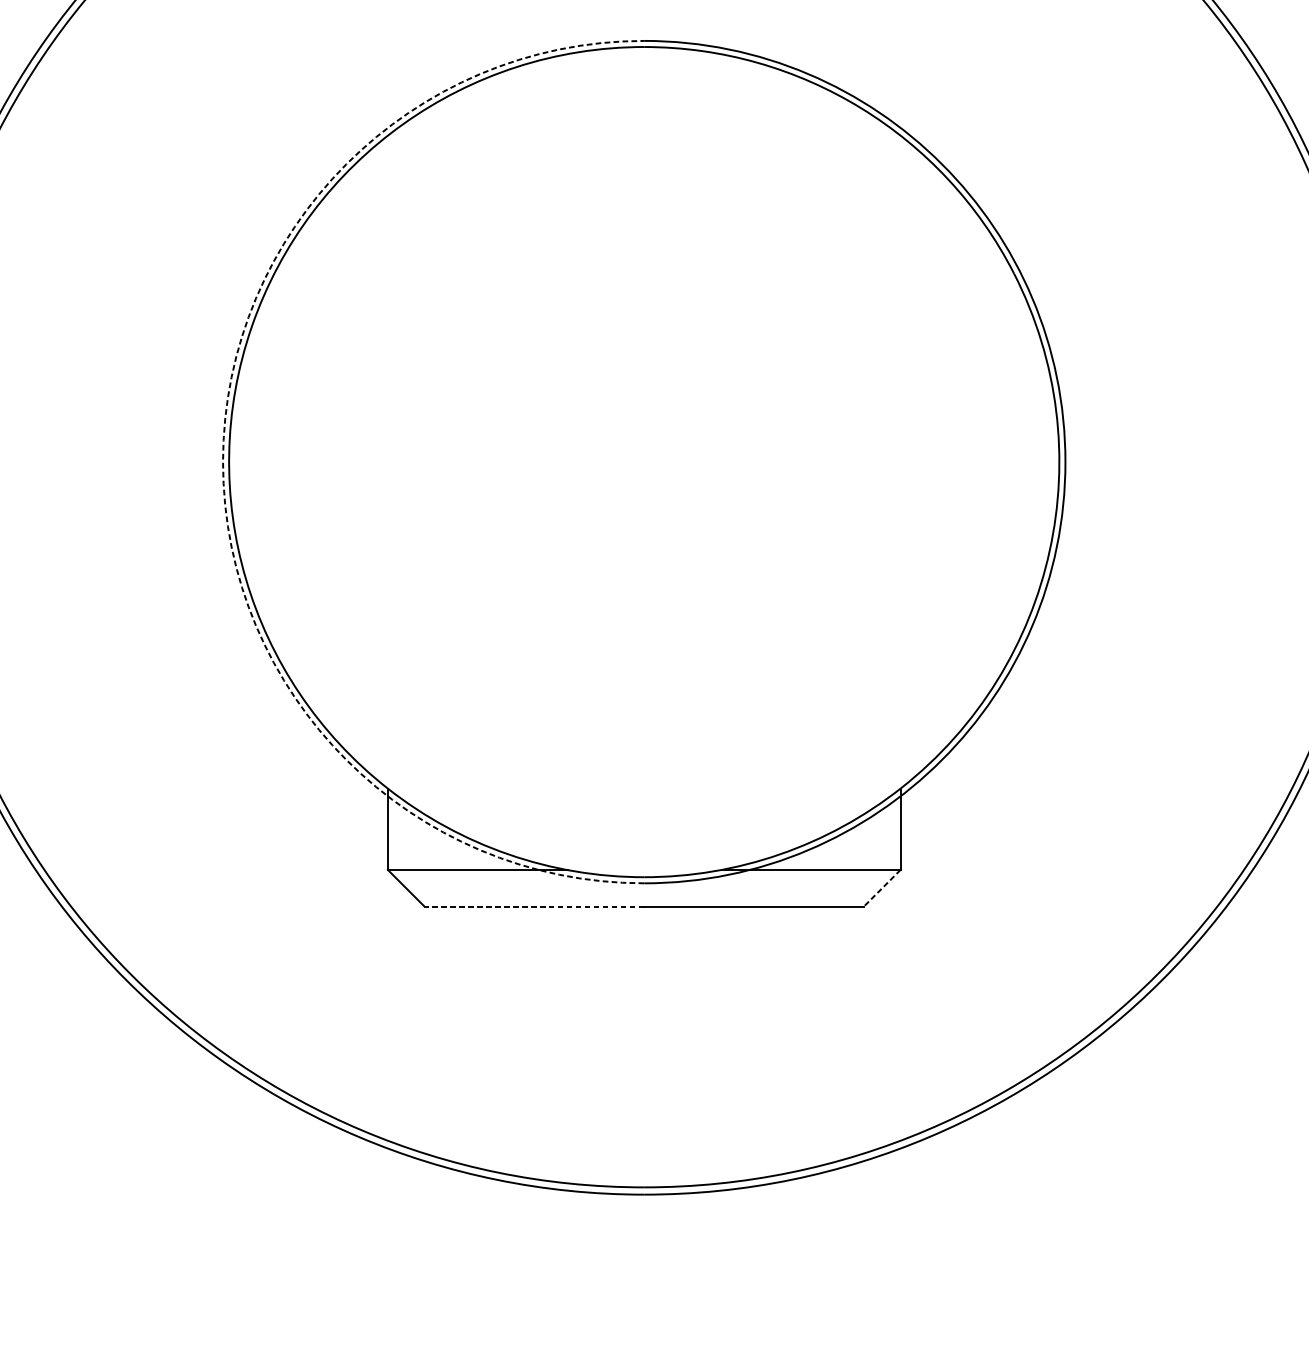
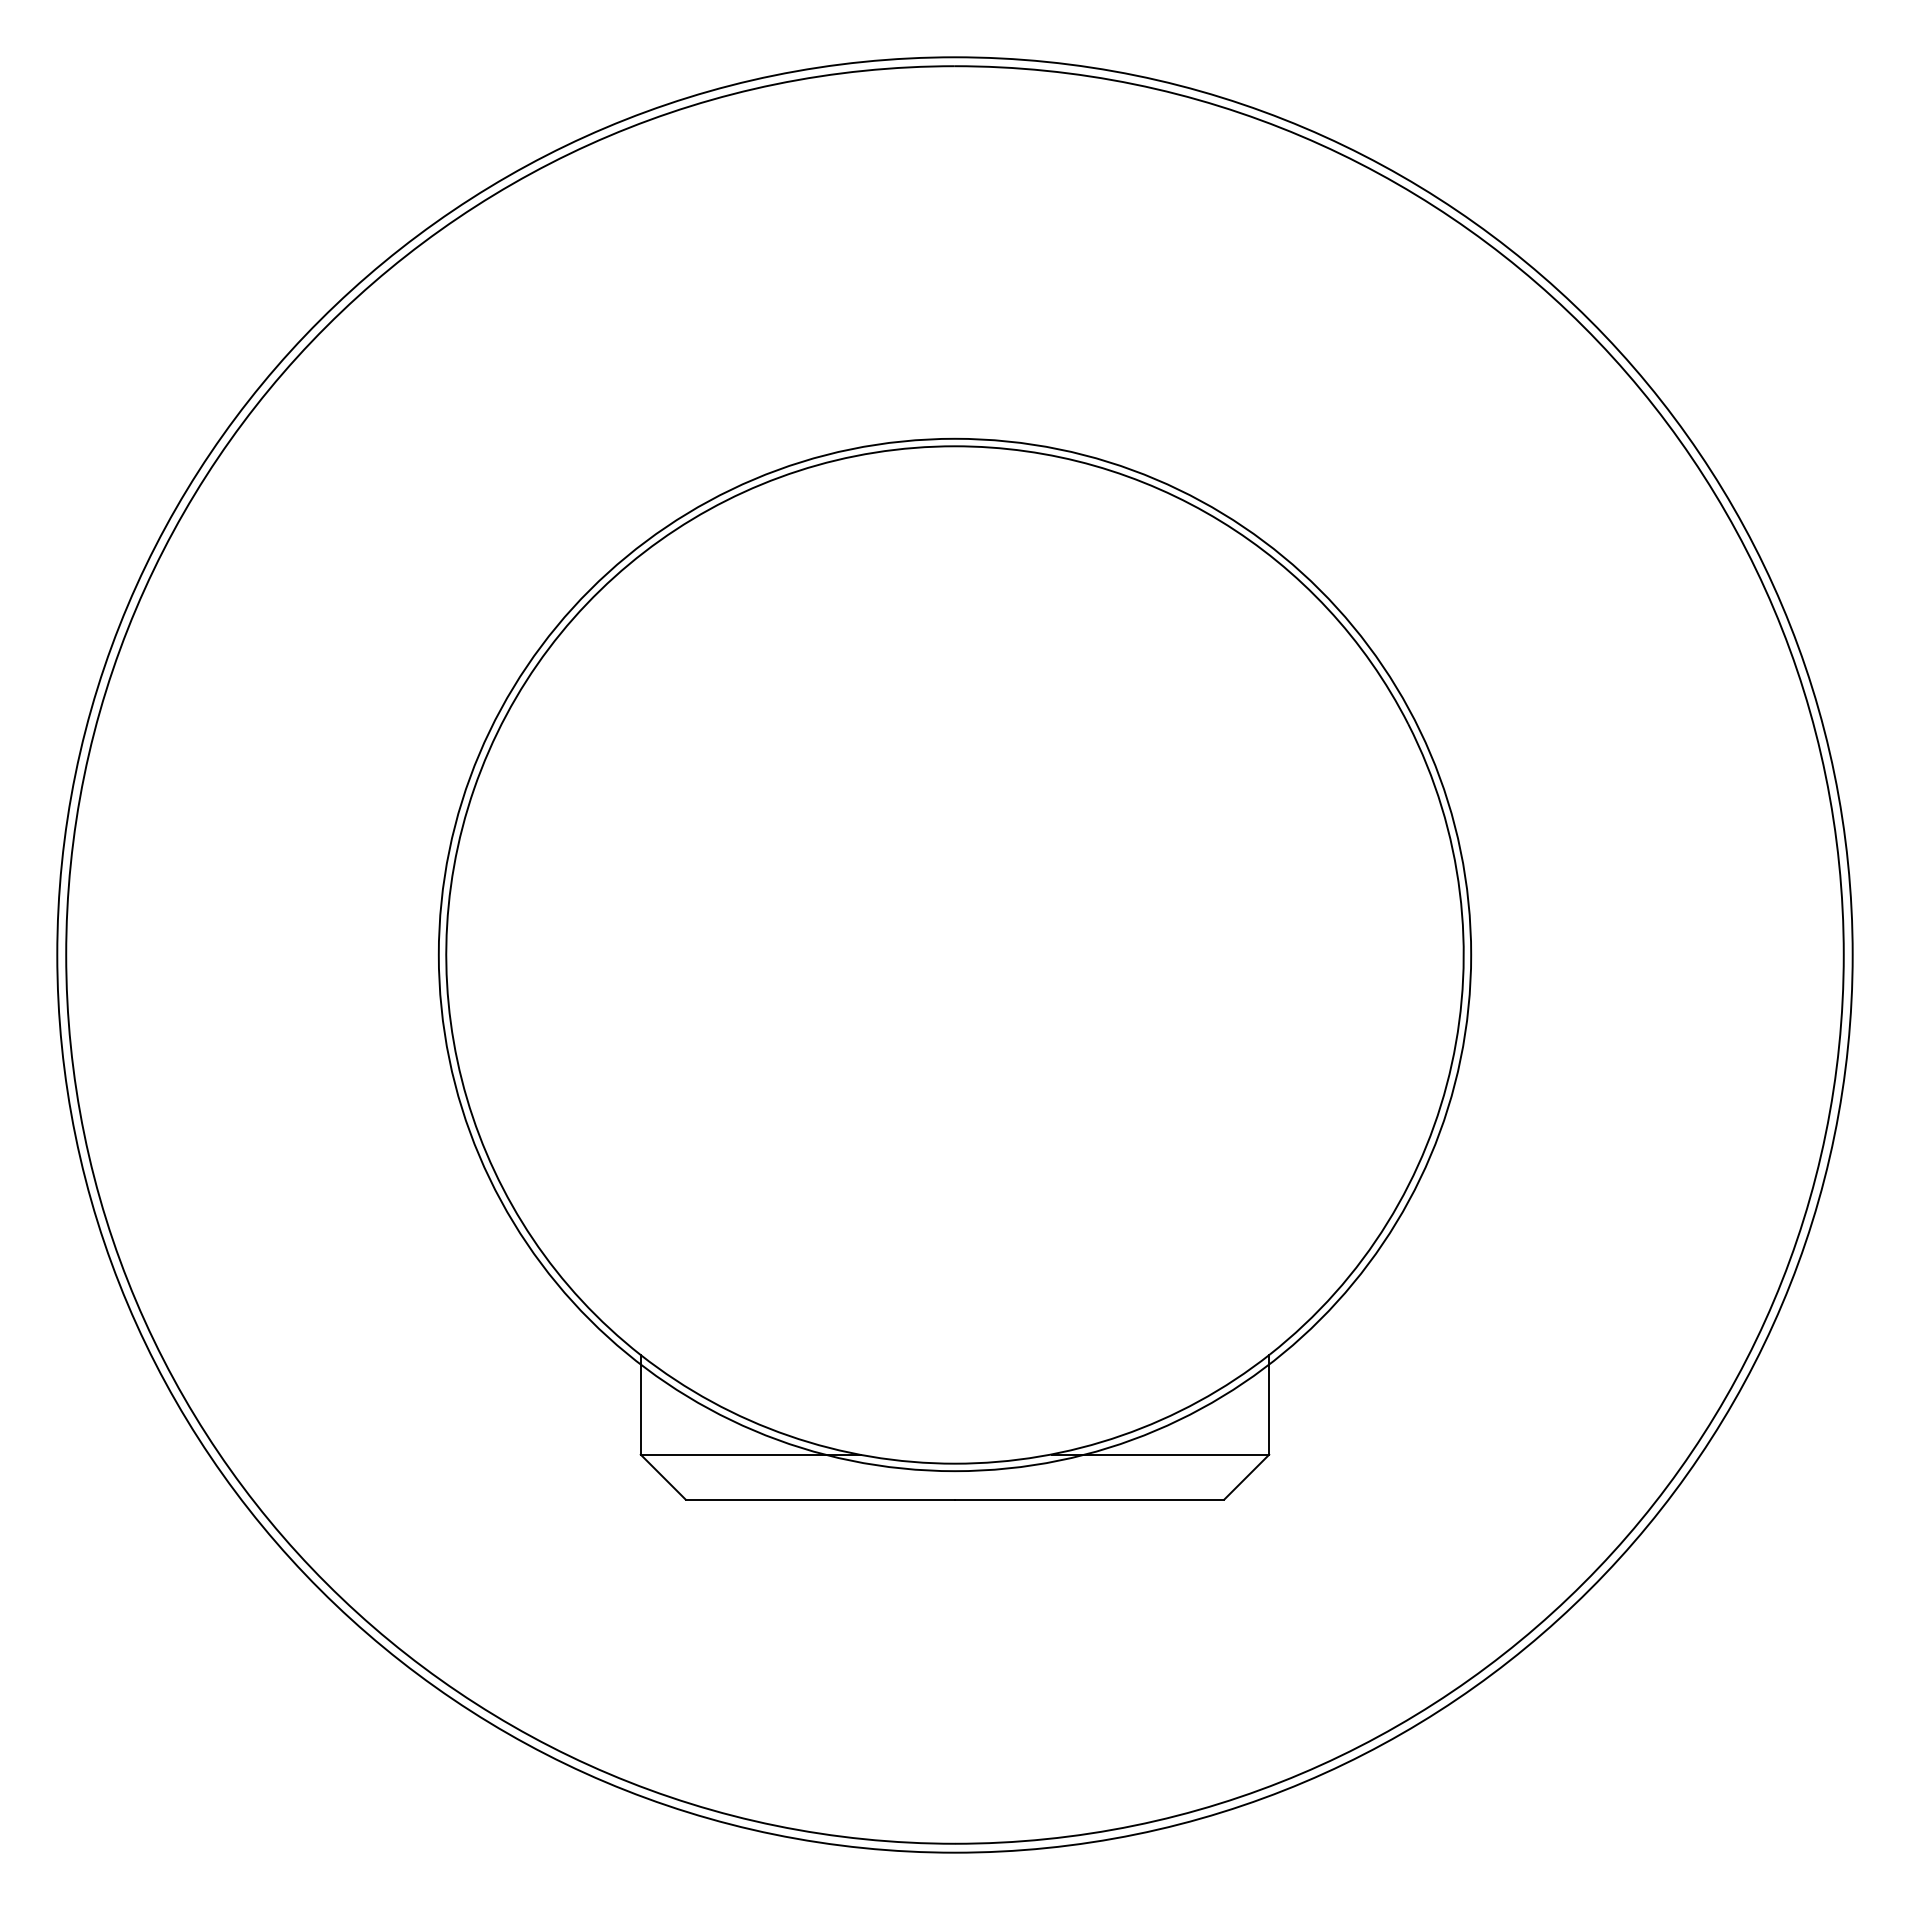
arc: (222, 462) -> (438, 955), dashed -> solid
line: (882, 888) -> (1246, 1477), dashed -> solid
line: (534, 906) -> (820, 1499), dashed -> solid

